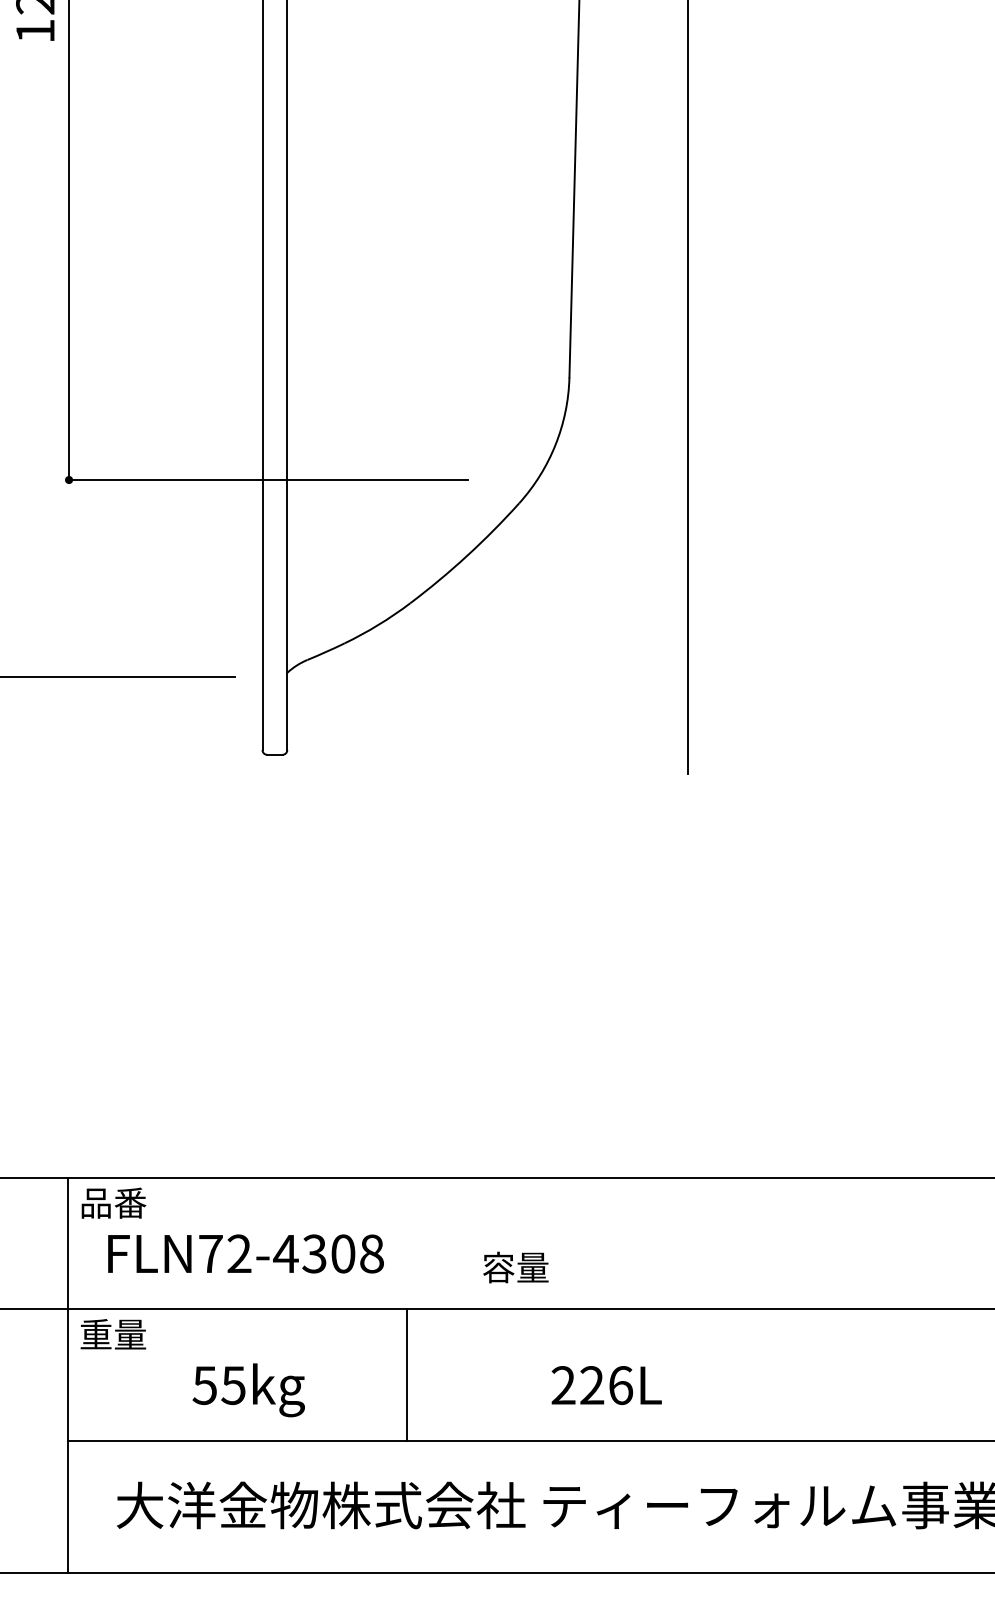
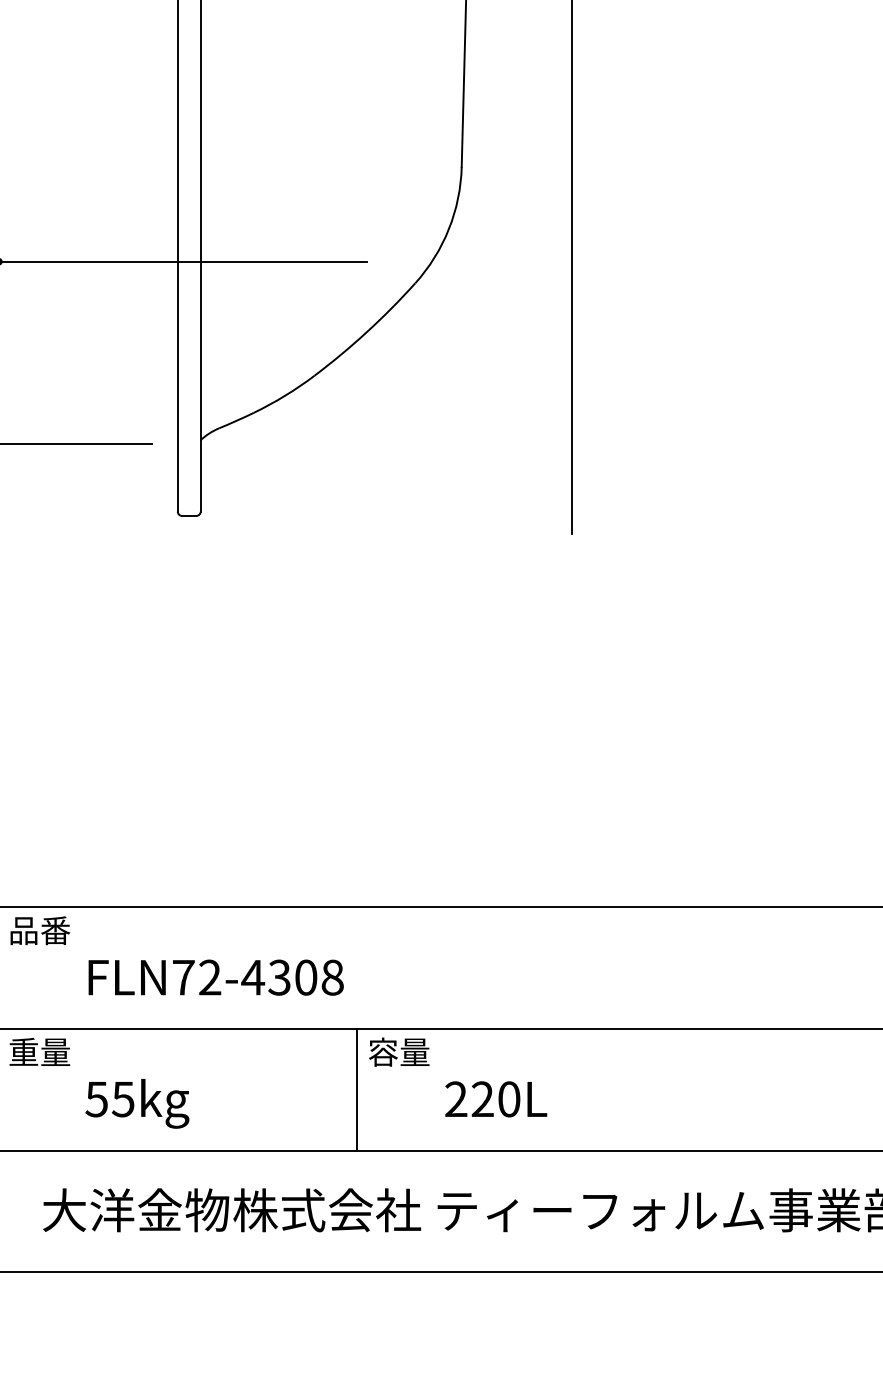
text: (245, 1253) -> (215, 977), moved
text: (515, 1267) -> (398, 1052), moved
line: (406, 1374) -> (357, 1089), moved
text: (621, 1385) -> (509, 1099), 226L -> 220L
text: (248, 1390) -> (137, 1103), moved

